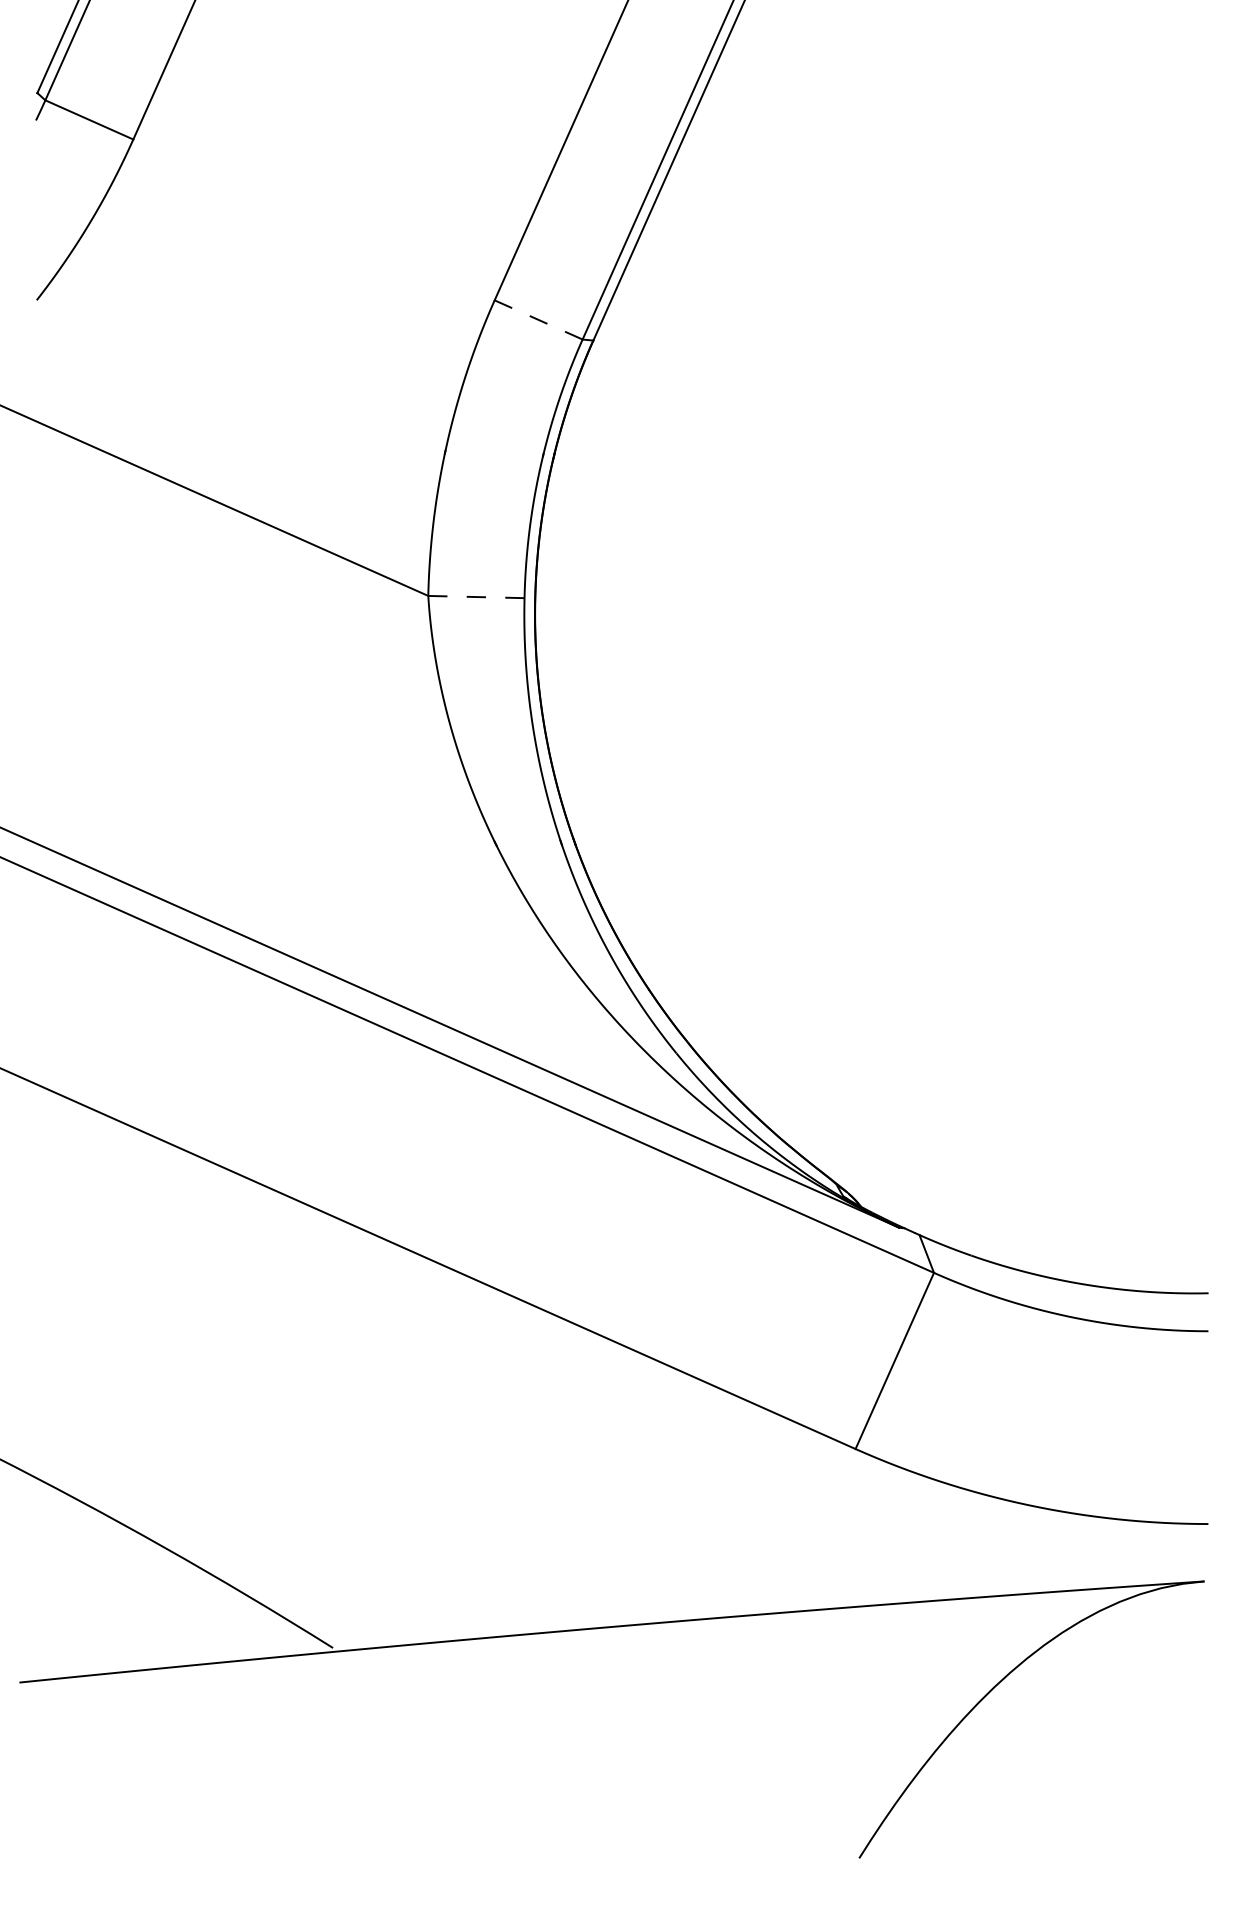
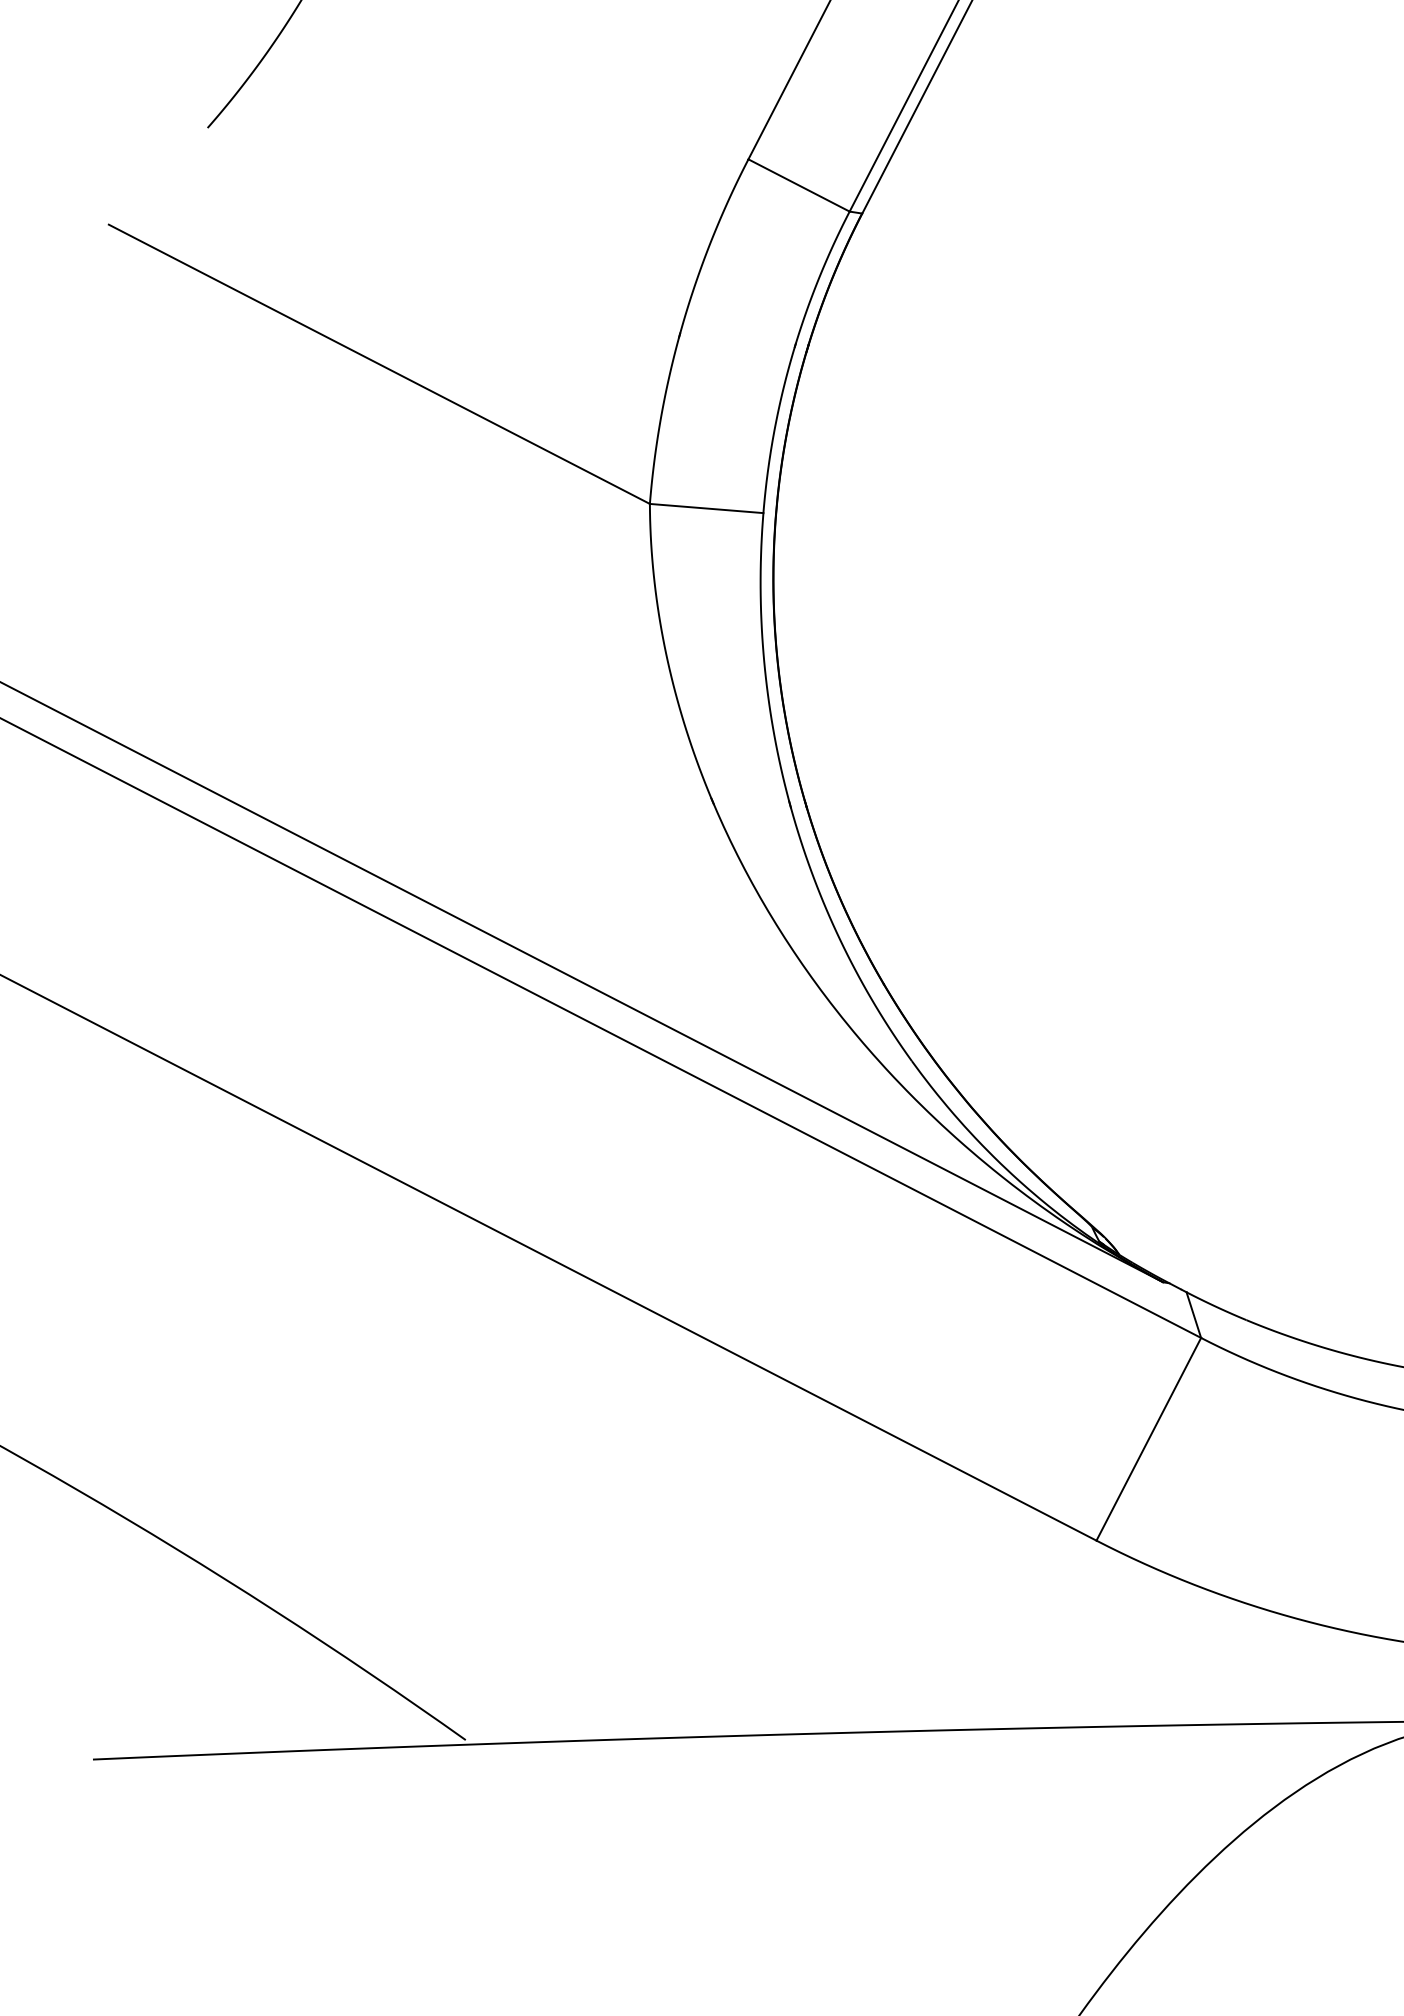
line: (538, 319) -> (798, 184), dashed -> solid
line: (475, 597) -> (705, 508), dashed -> solid

